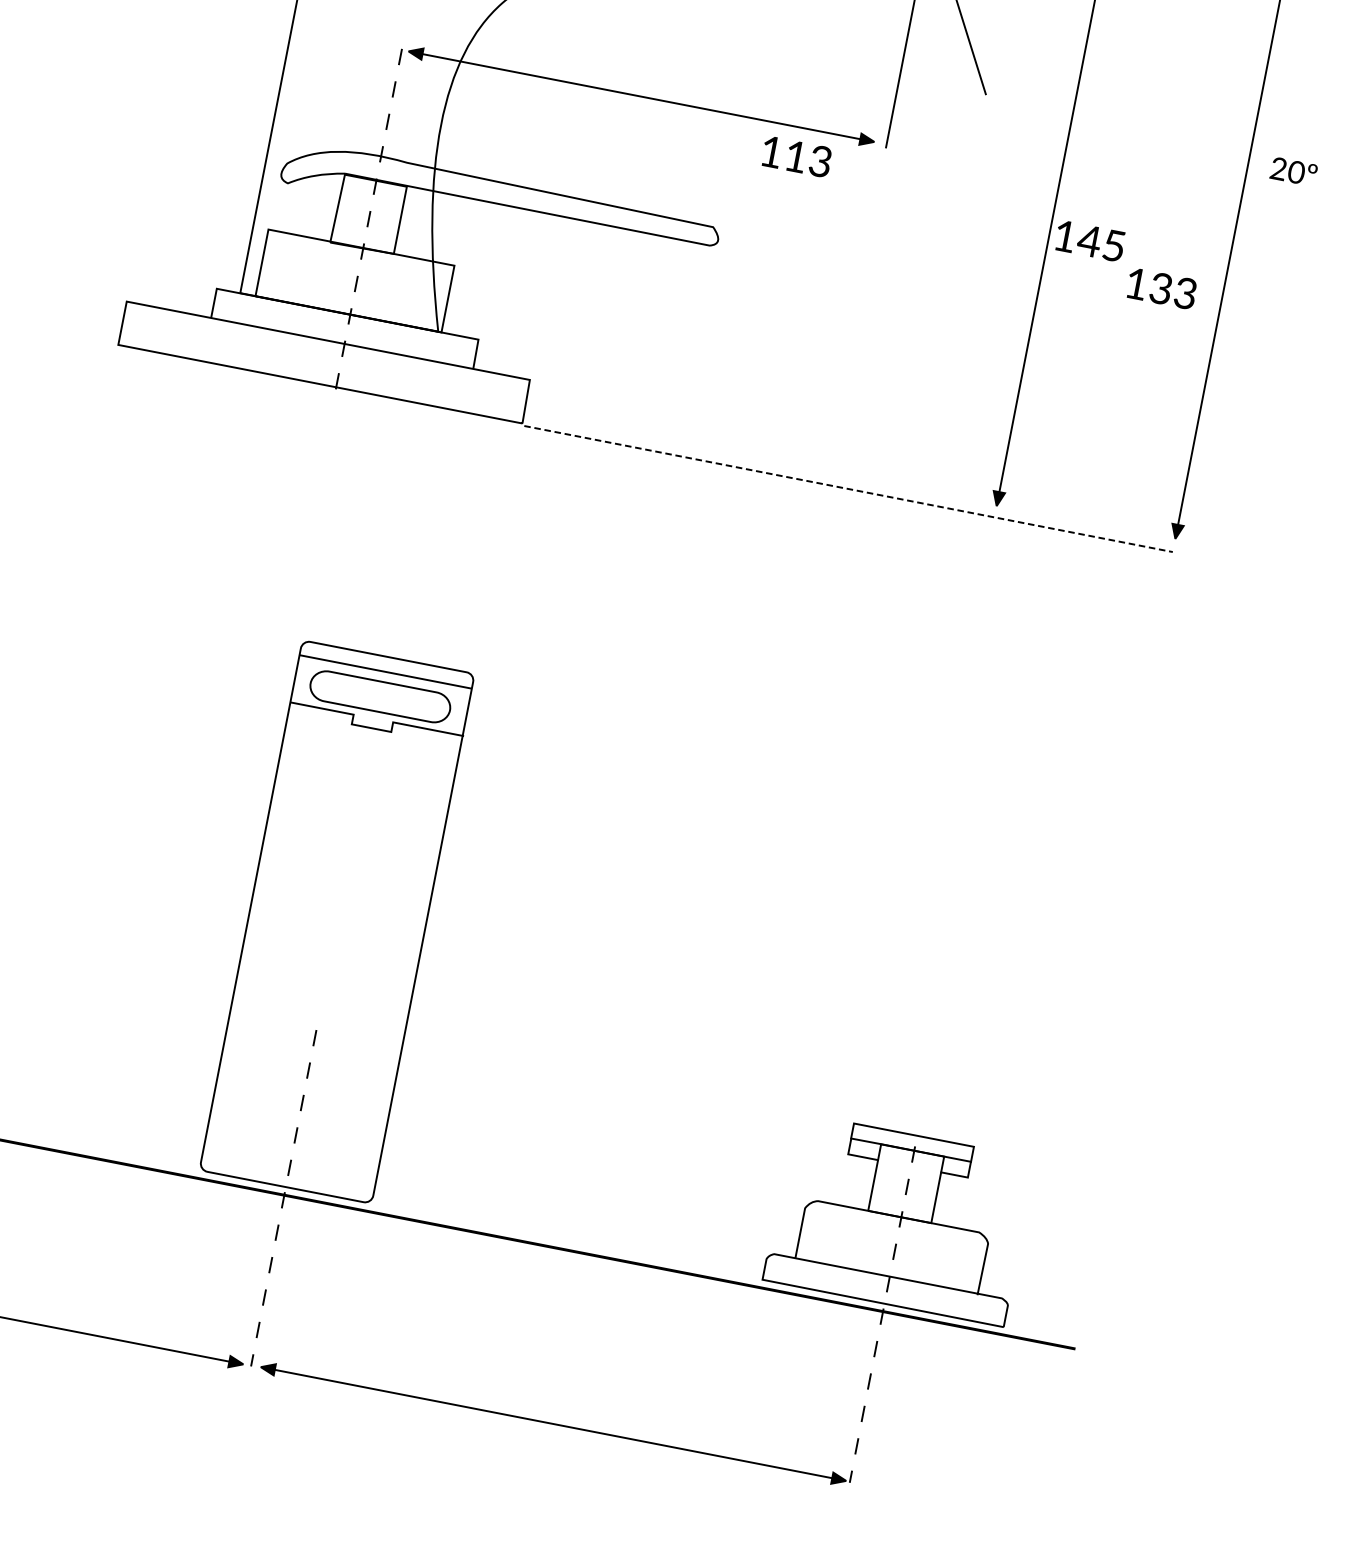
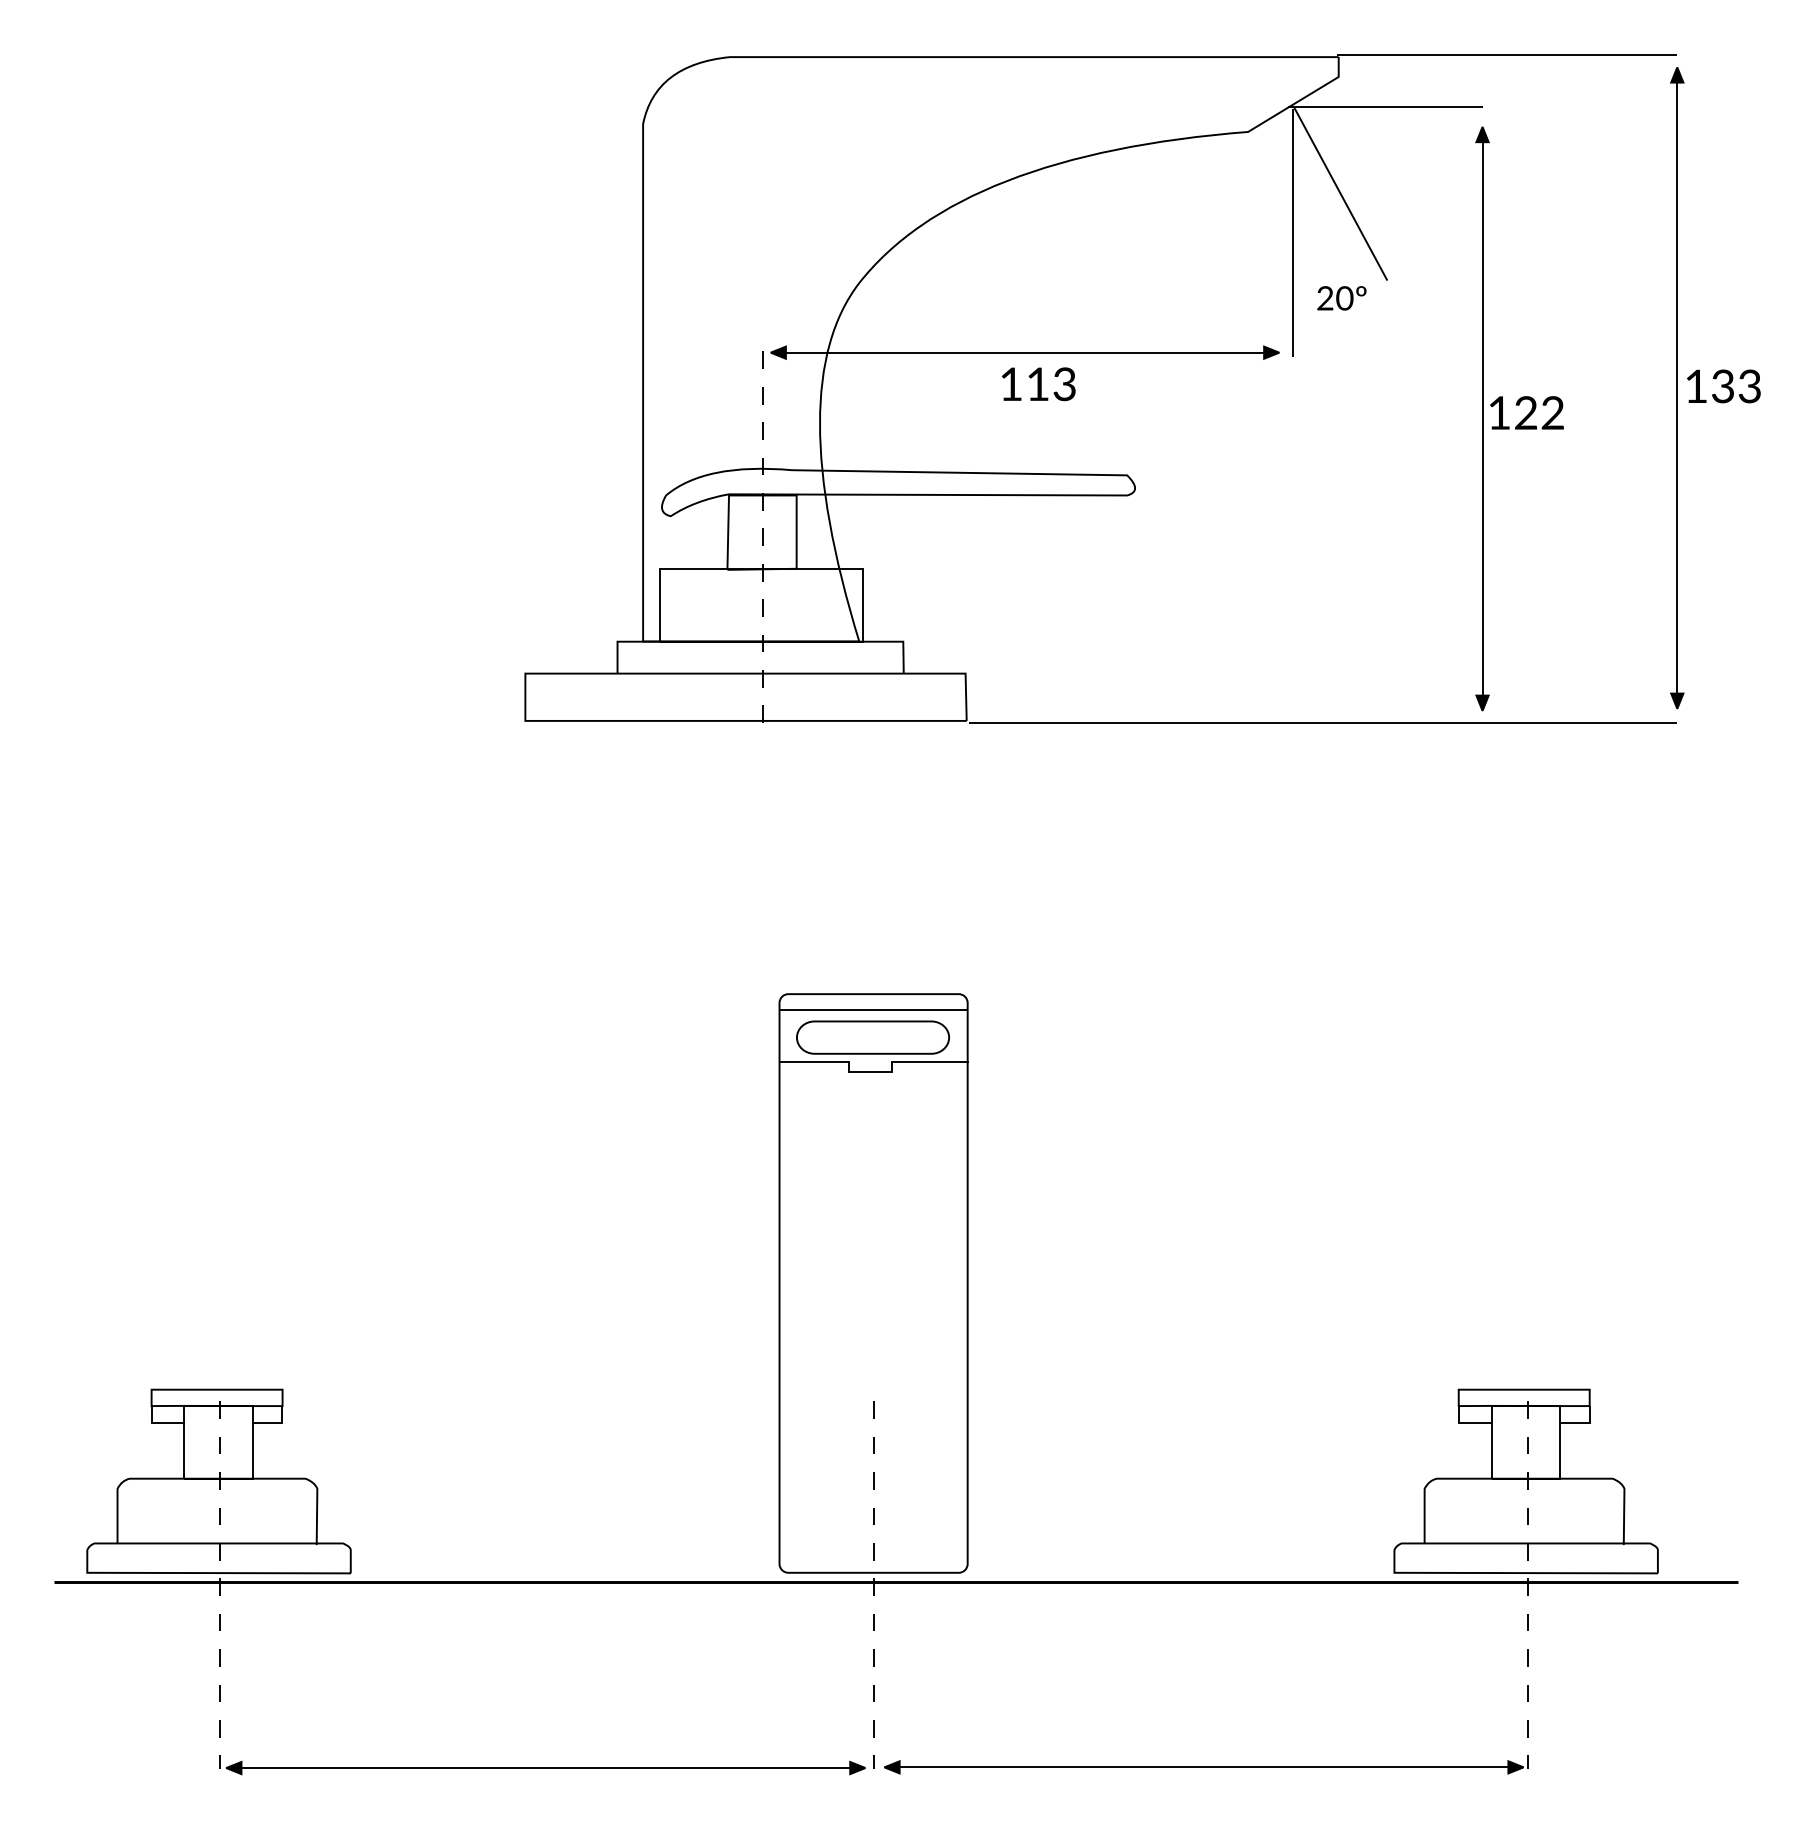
text: (796, 157) -> (1038, 384), moved
text: (1293, 171) -> (1341, 298), moved
text: (1101, 242) -> (1538, 412), 145 -> 122
text: (1161, 288) -> (1723, 386), moved
line: (848, 489) -> (1323, 723), dashed -> solid

